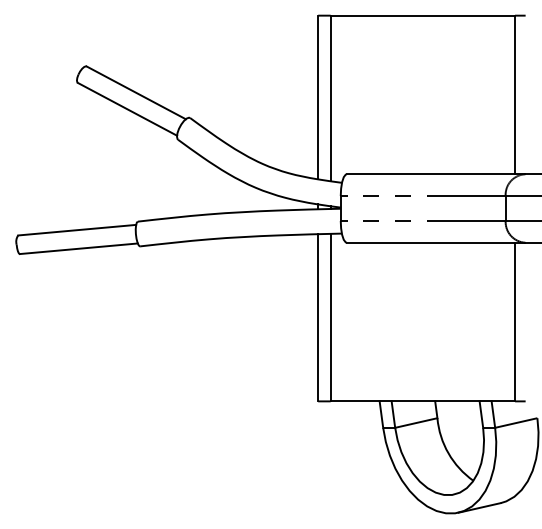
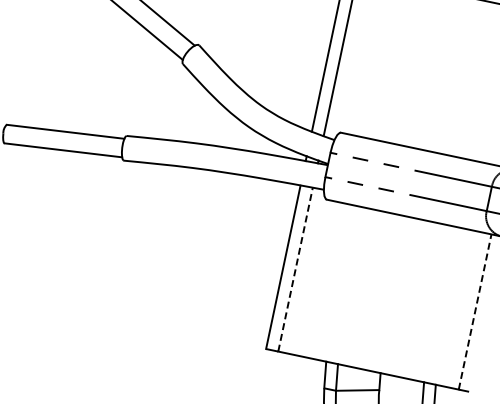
line: (330, 317) -> (295, 269), solid -> dashed
line: (515, 321) -> (475, 311), solid -> dashed

